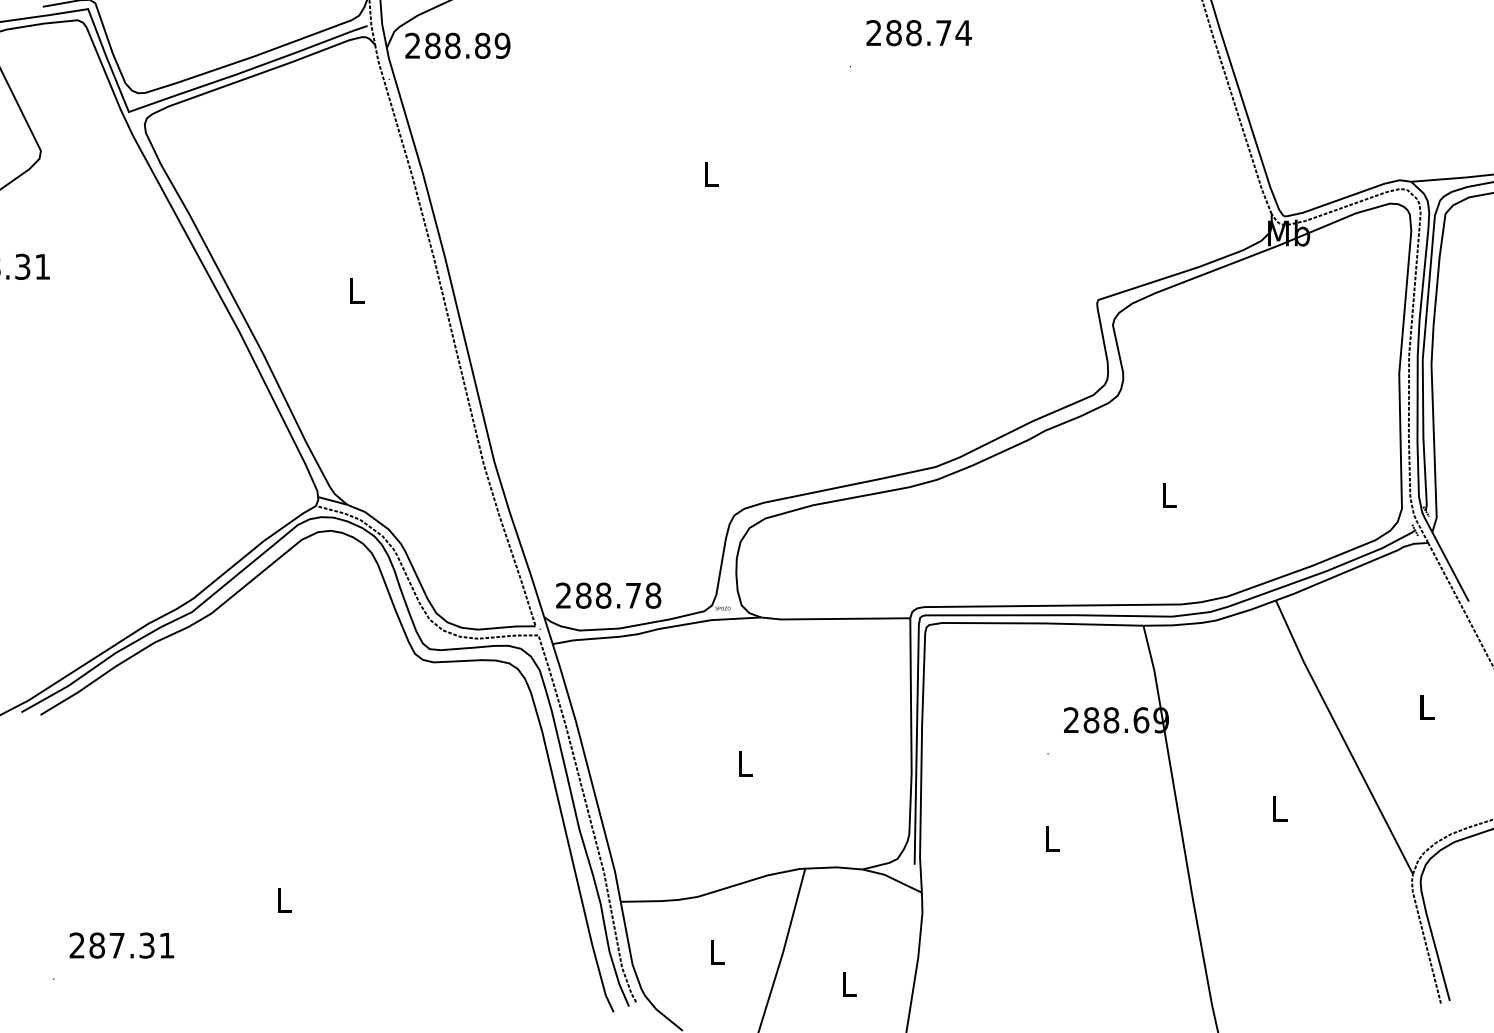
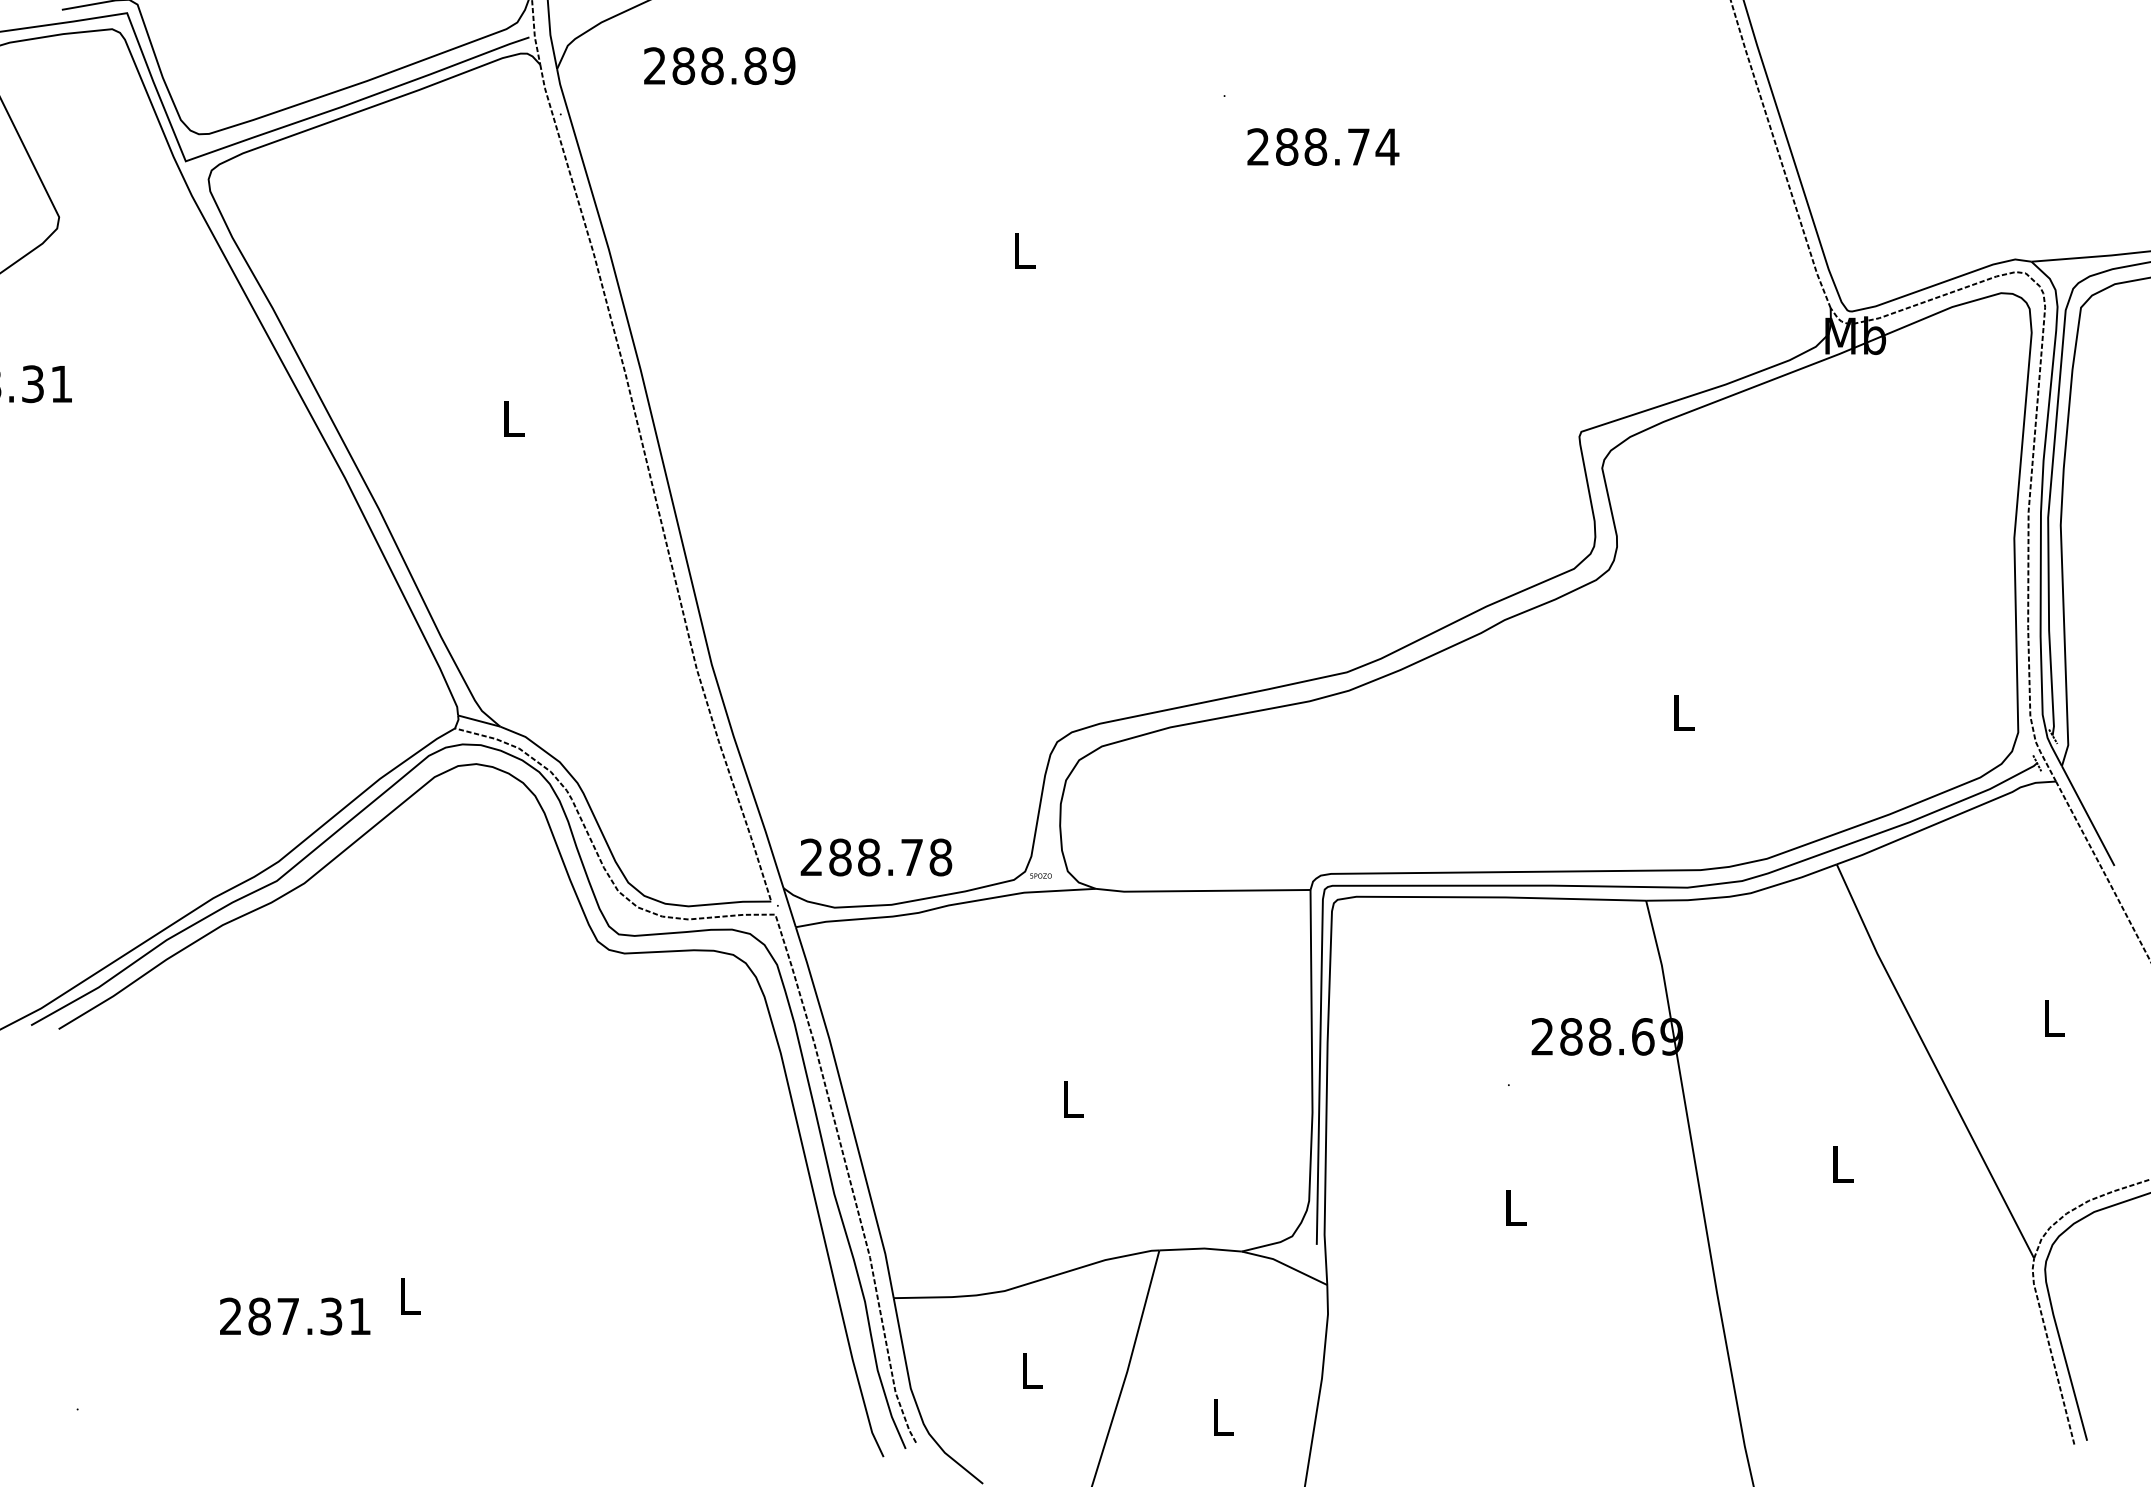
text: (918, 33) -> (1322, 147), moved
text: (457, 45) -> (719, 65), moved
text: (121, 945) -> (294, 1316), moved

